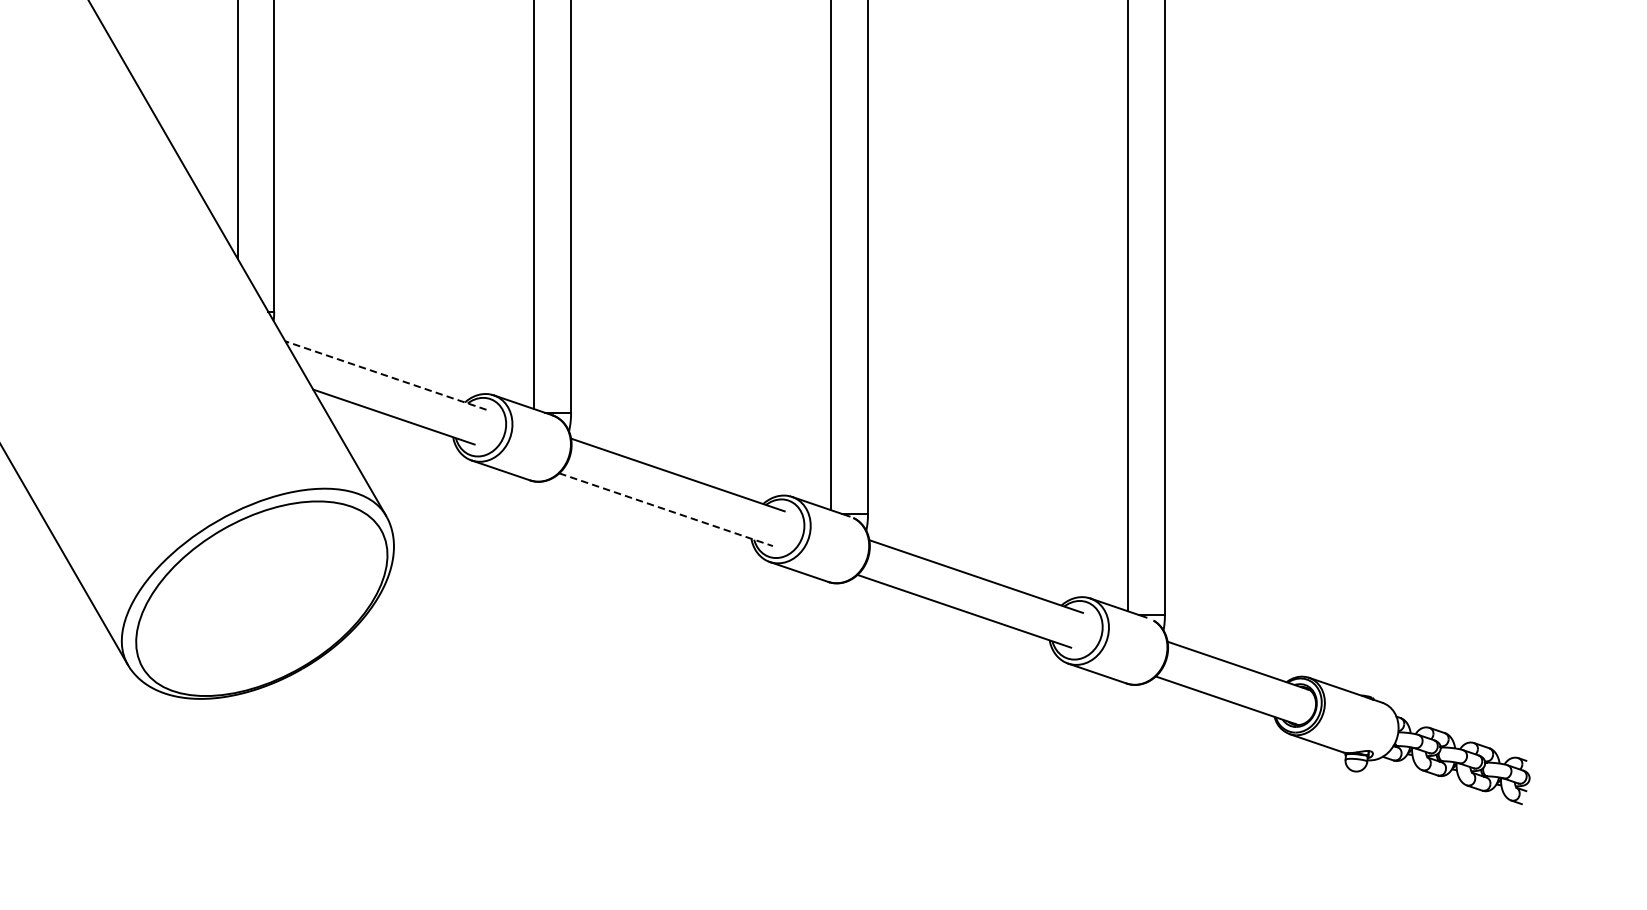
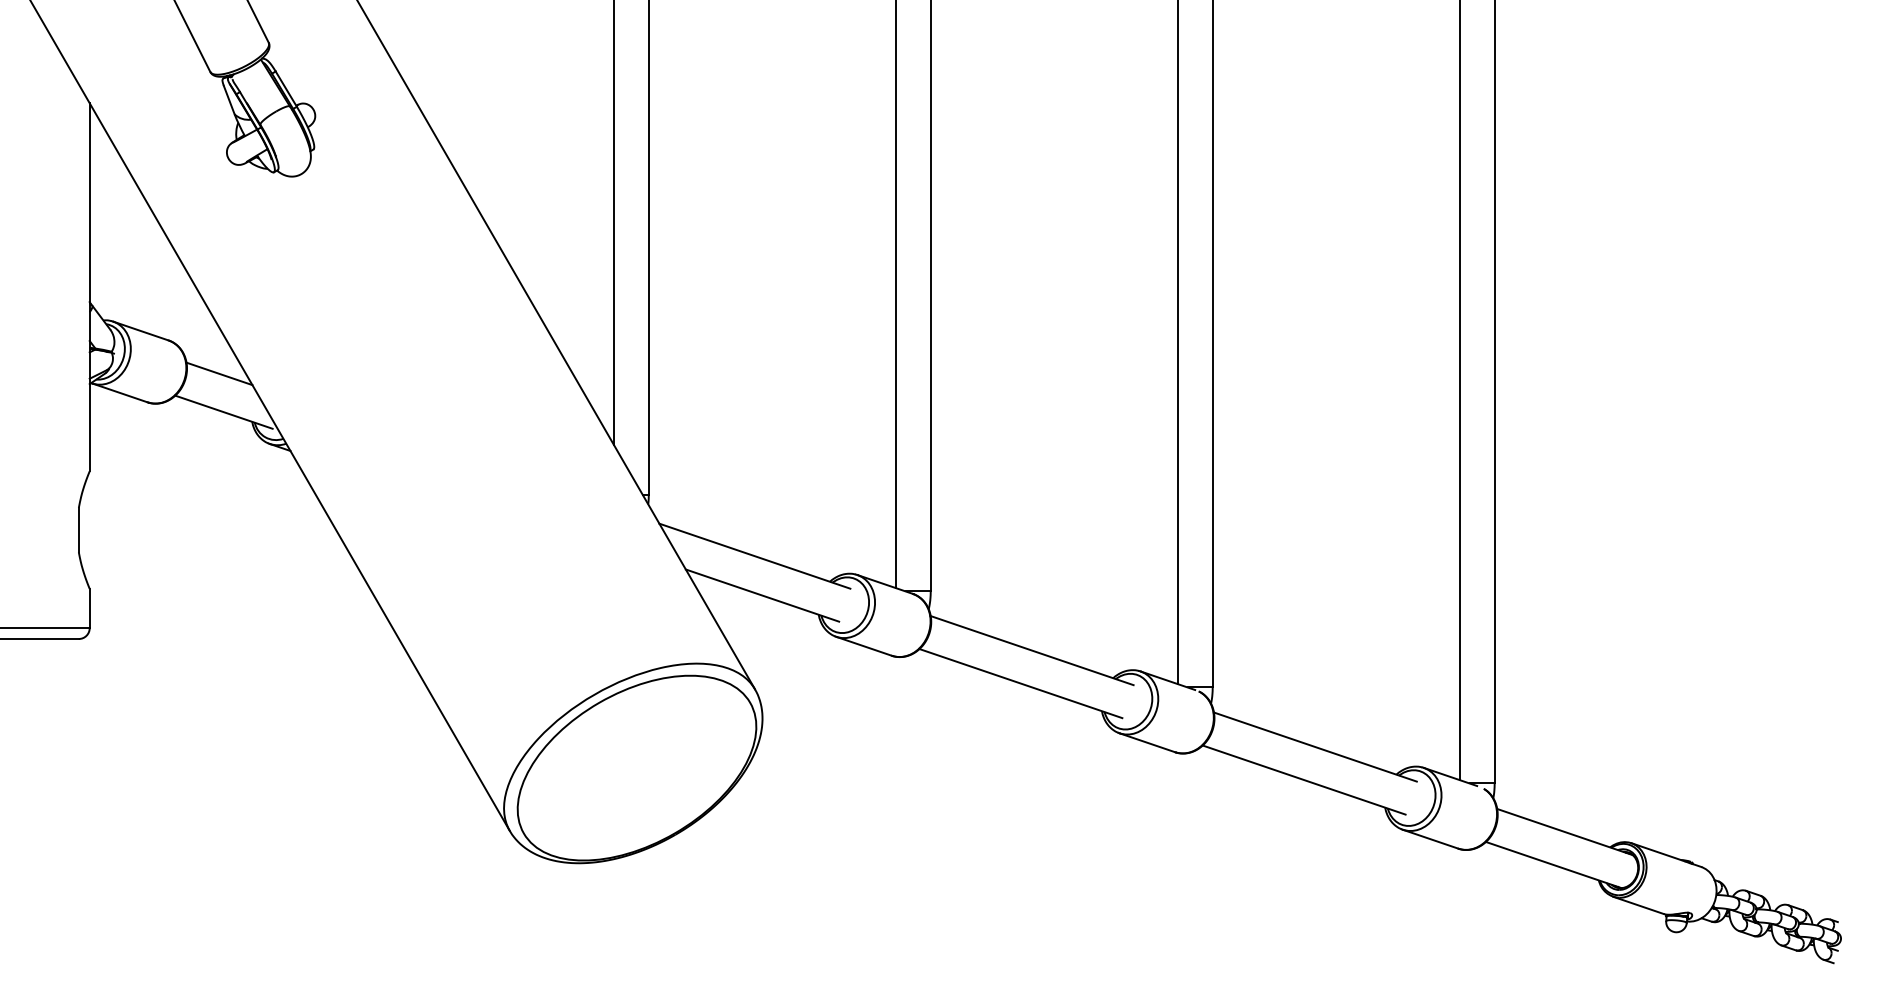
line: (385, 375) -> (754, 556), dashed -> solid
line: (666, 509) -> (1021, 683), dashed -> solid

